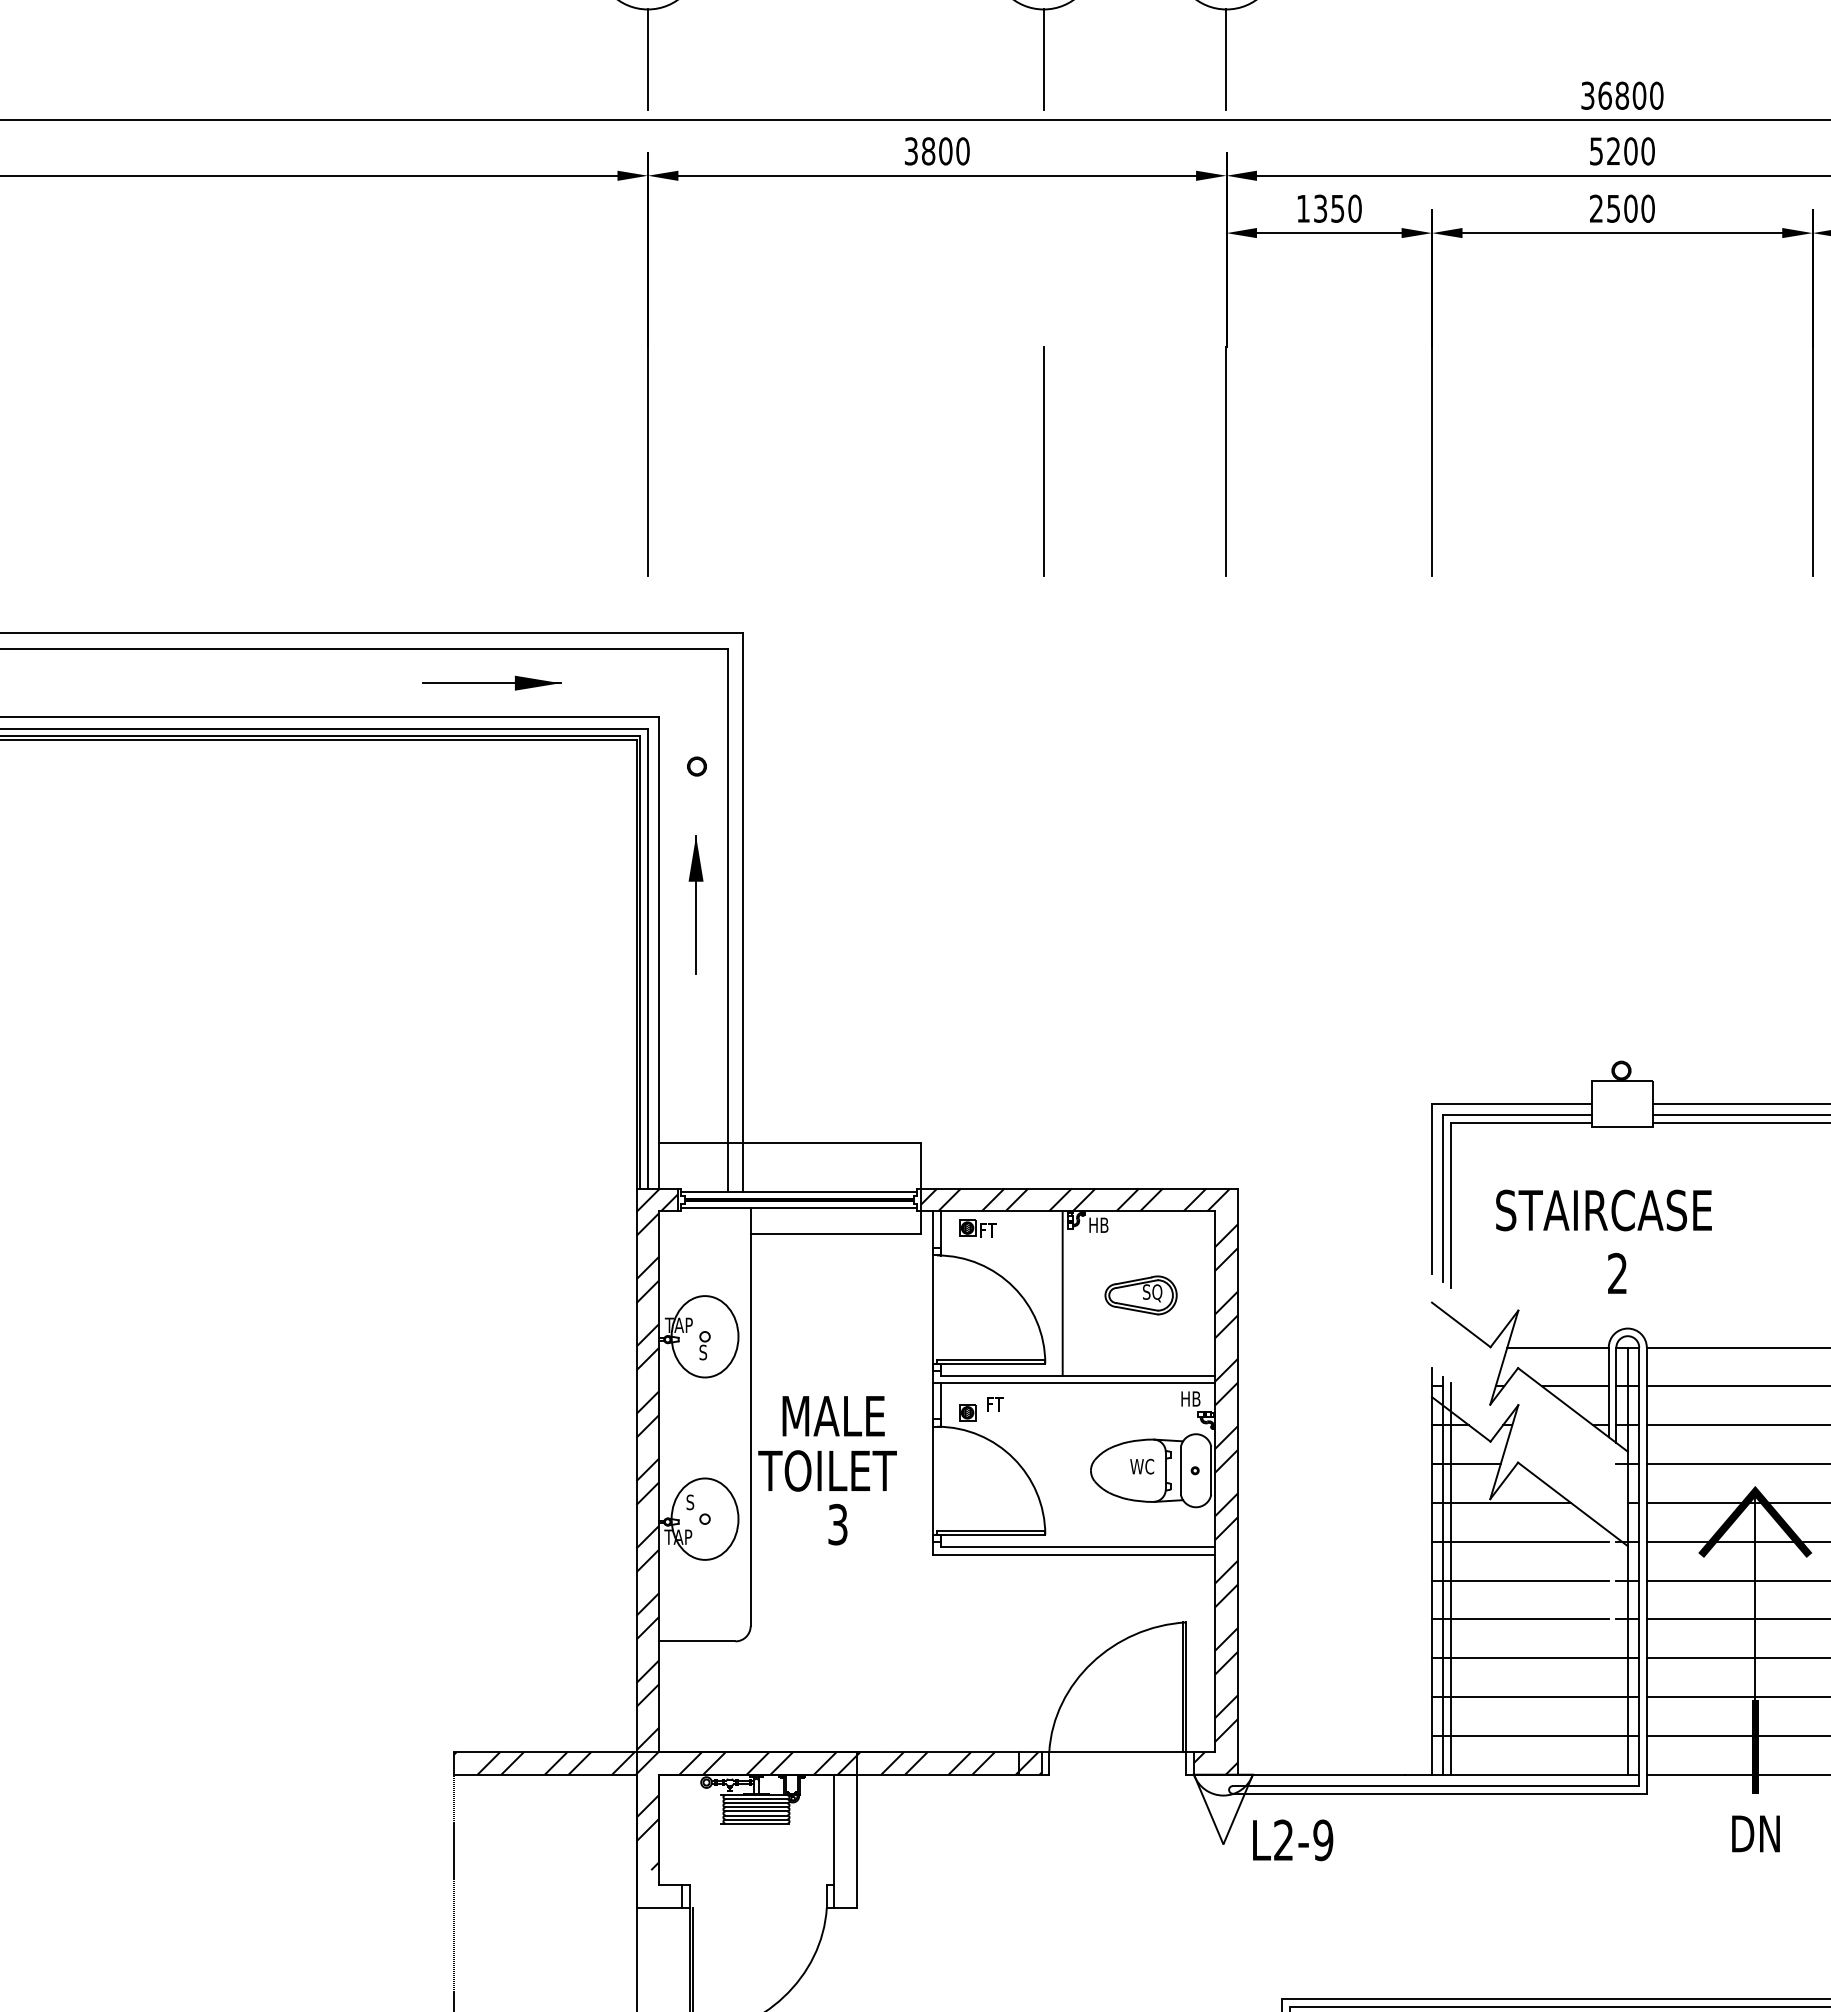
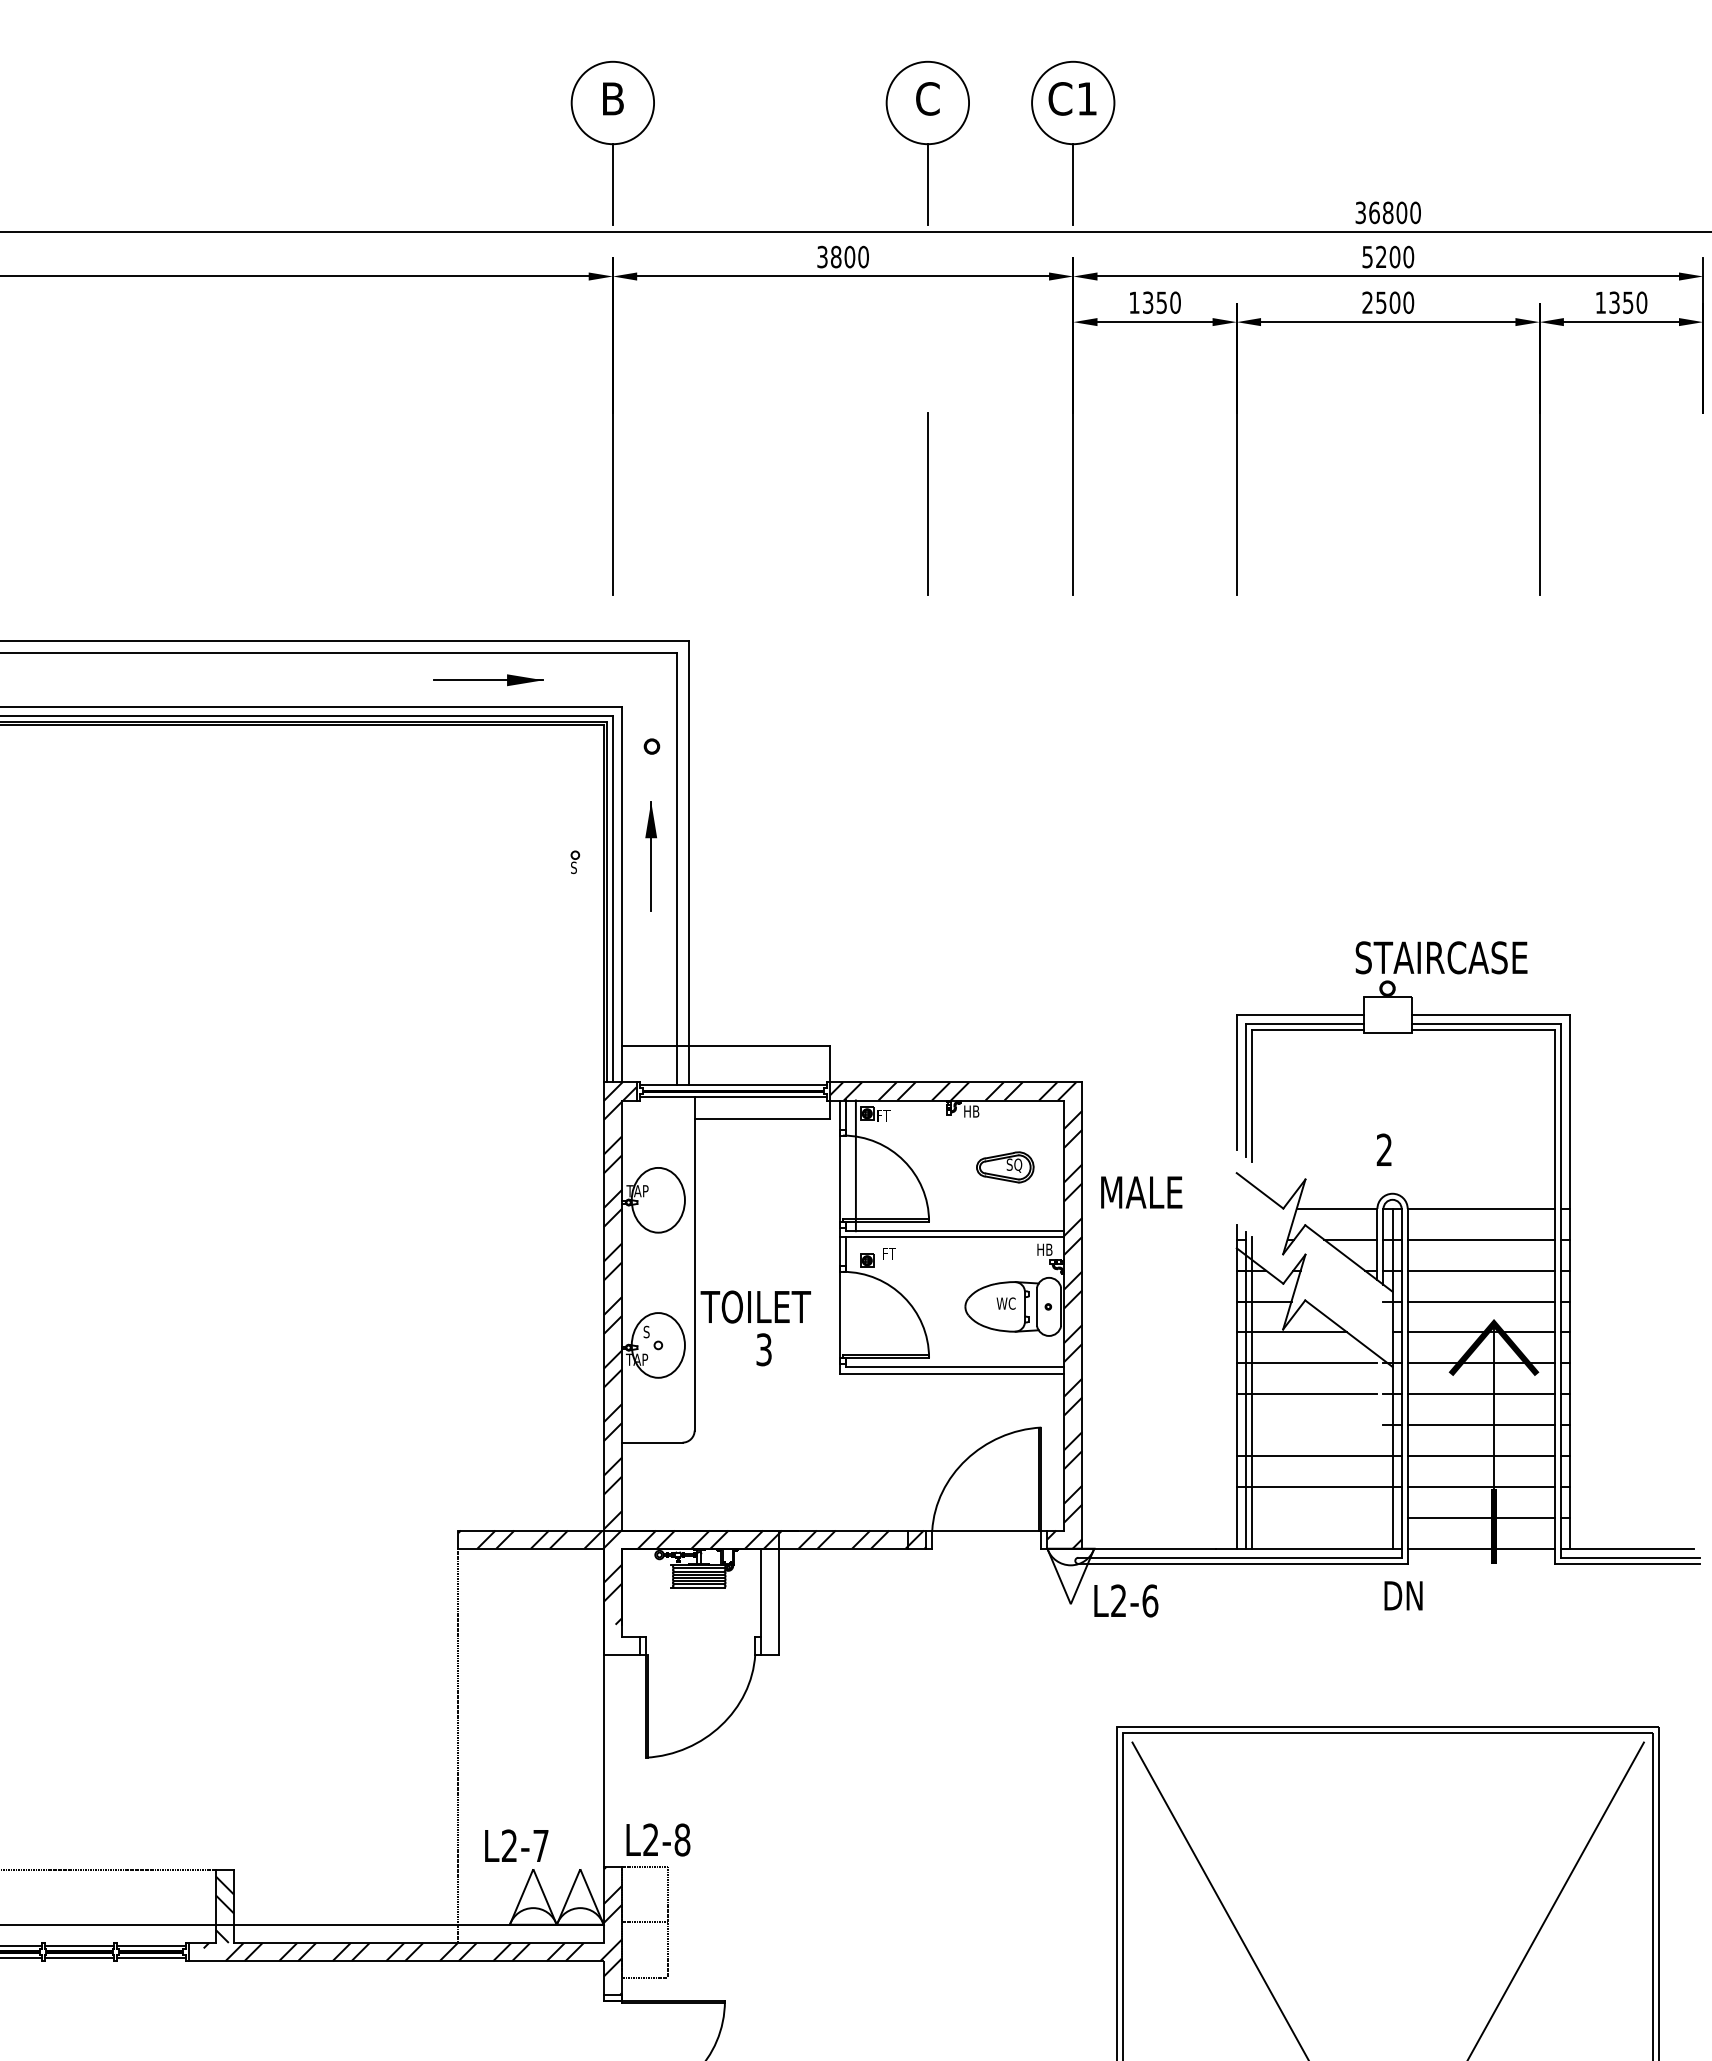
text: (1603, 1210) -> (1441, 957), moved
line: (1062, 1293) -> (855, 1165), moved
part: (705, 1345) -> (575, 862), moved
text: (833, 1416) -> (1141, 1192), moved
line: (1519, 1619) -> (1306, 1425), removed
line: (1534, 1735) -> (1318, 1517), removed
text: (1755, 1833) -> (1403, 1595), moved
text: (1323, 1839) -> (1150, 1600), L2-9 -> L2-6

